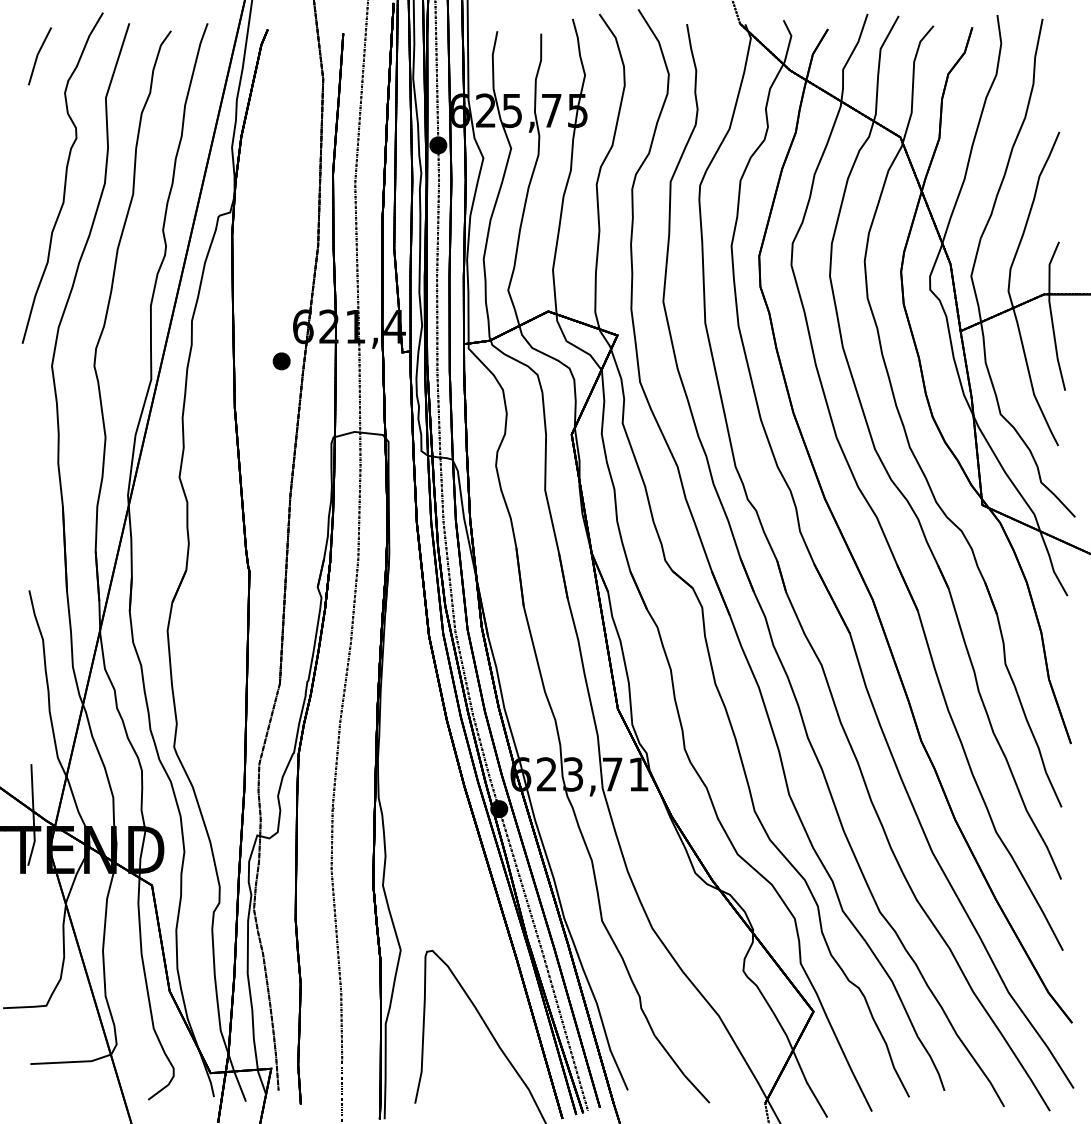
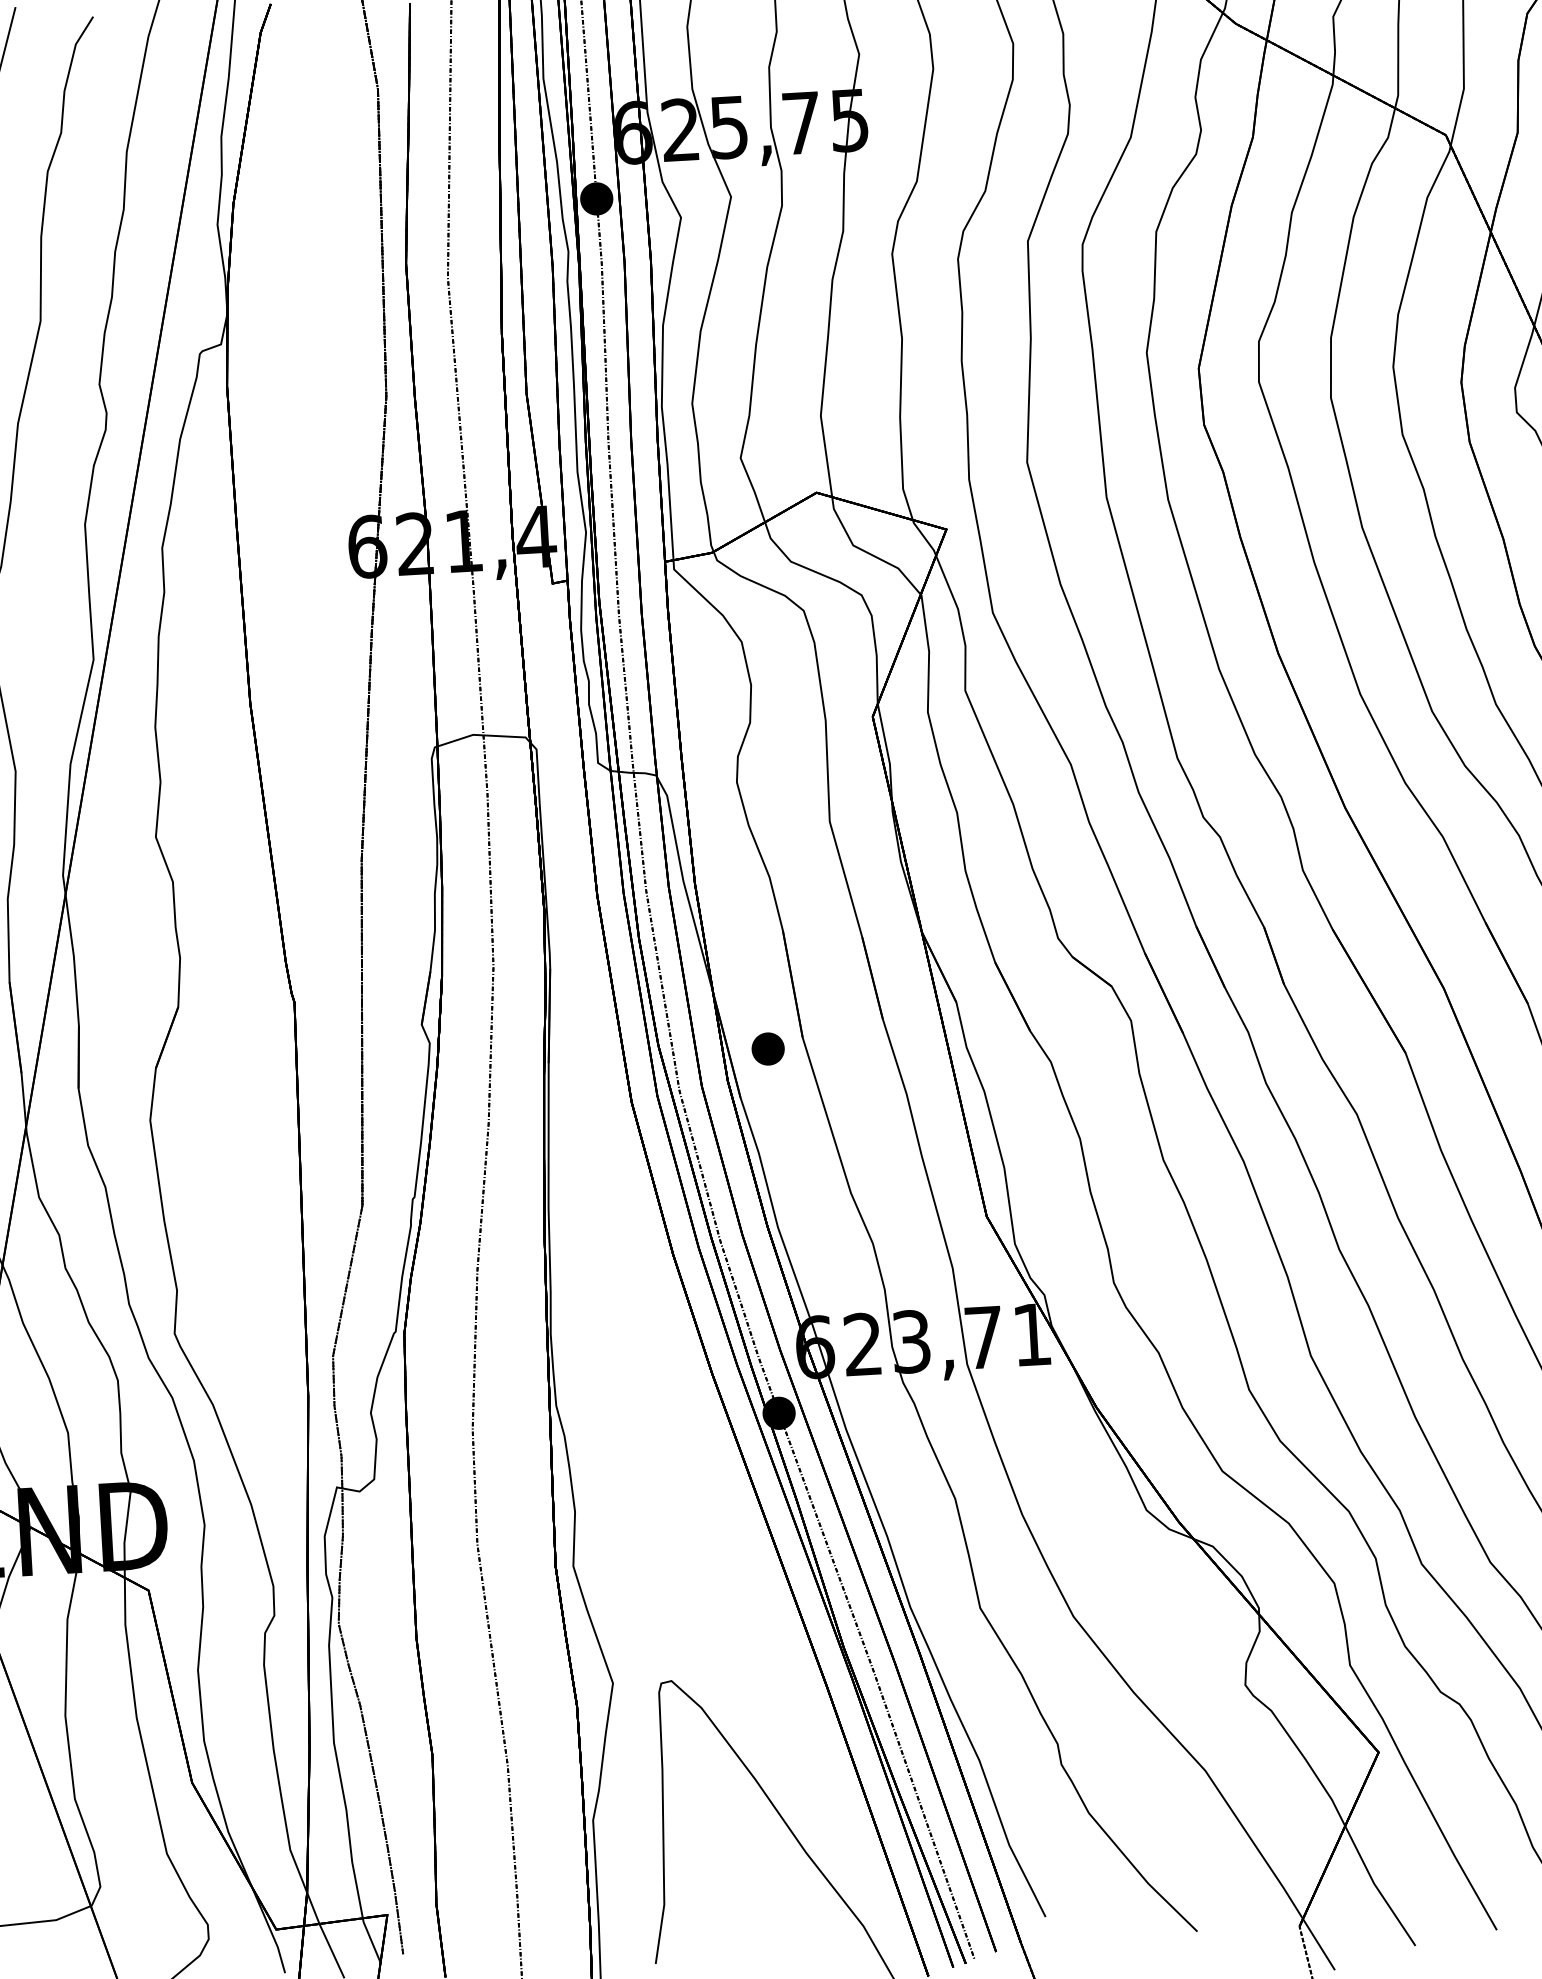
part: (281, 361) -> (767, 1049), moved

